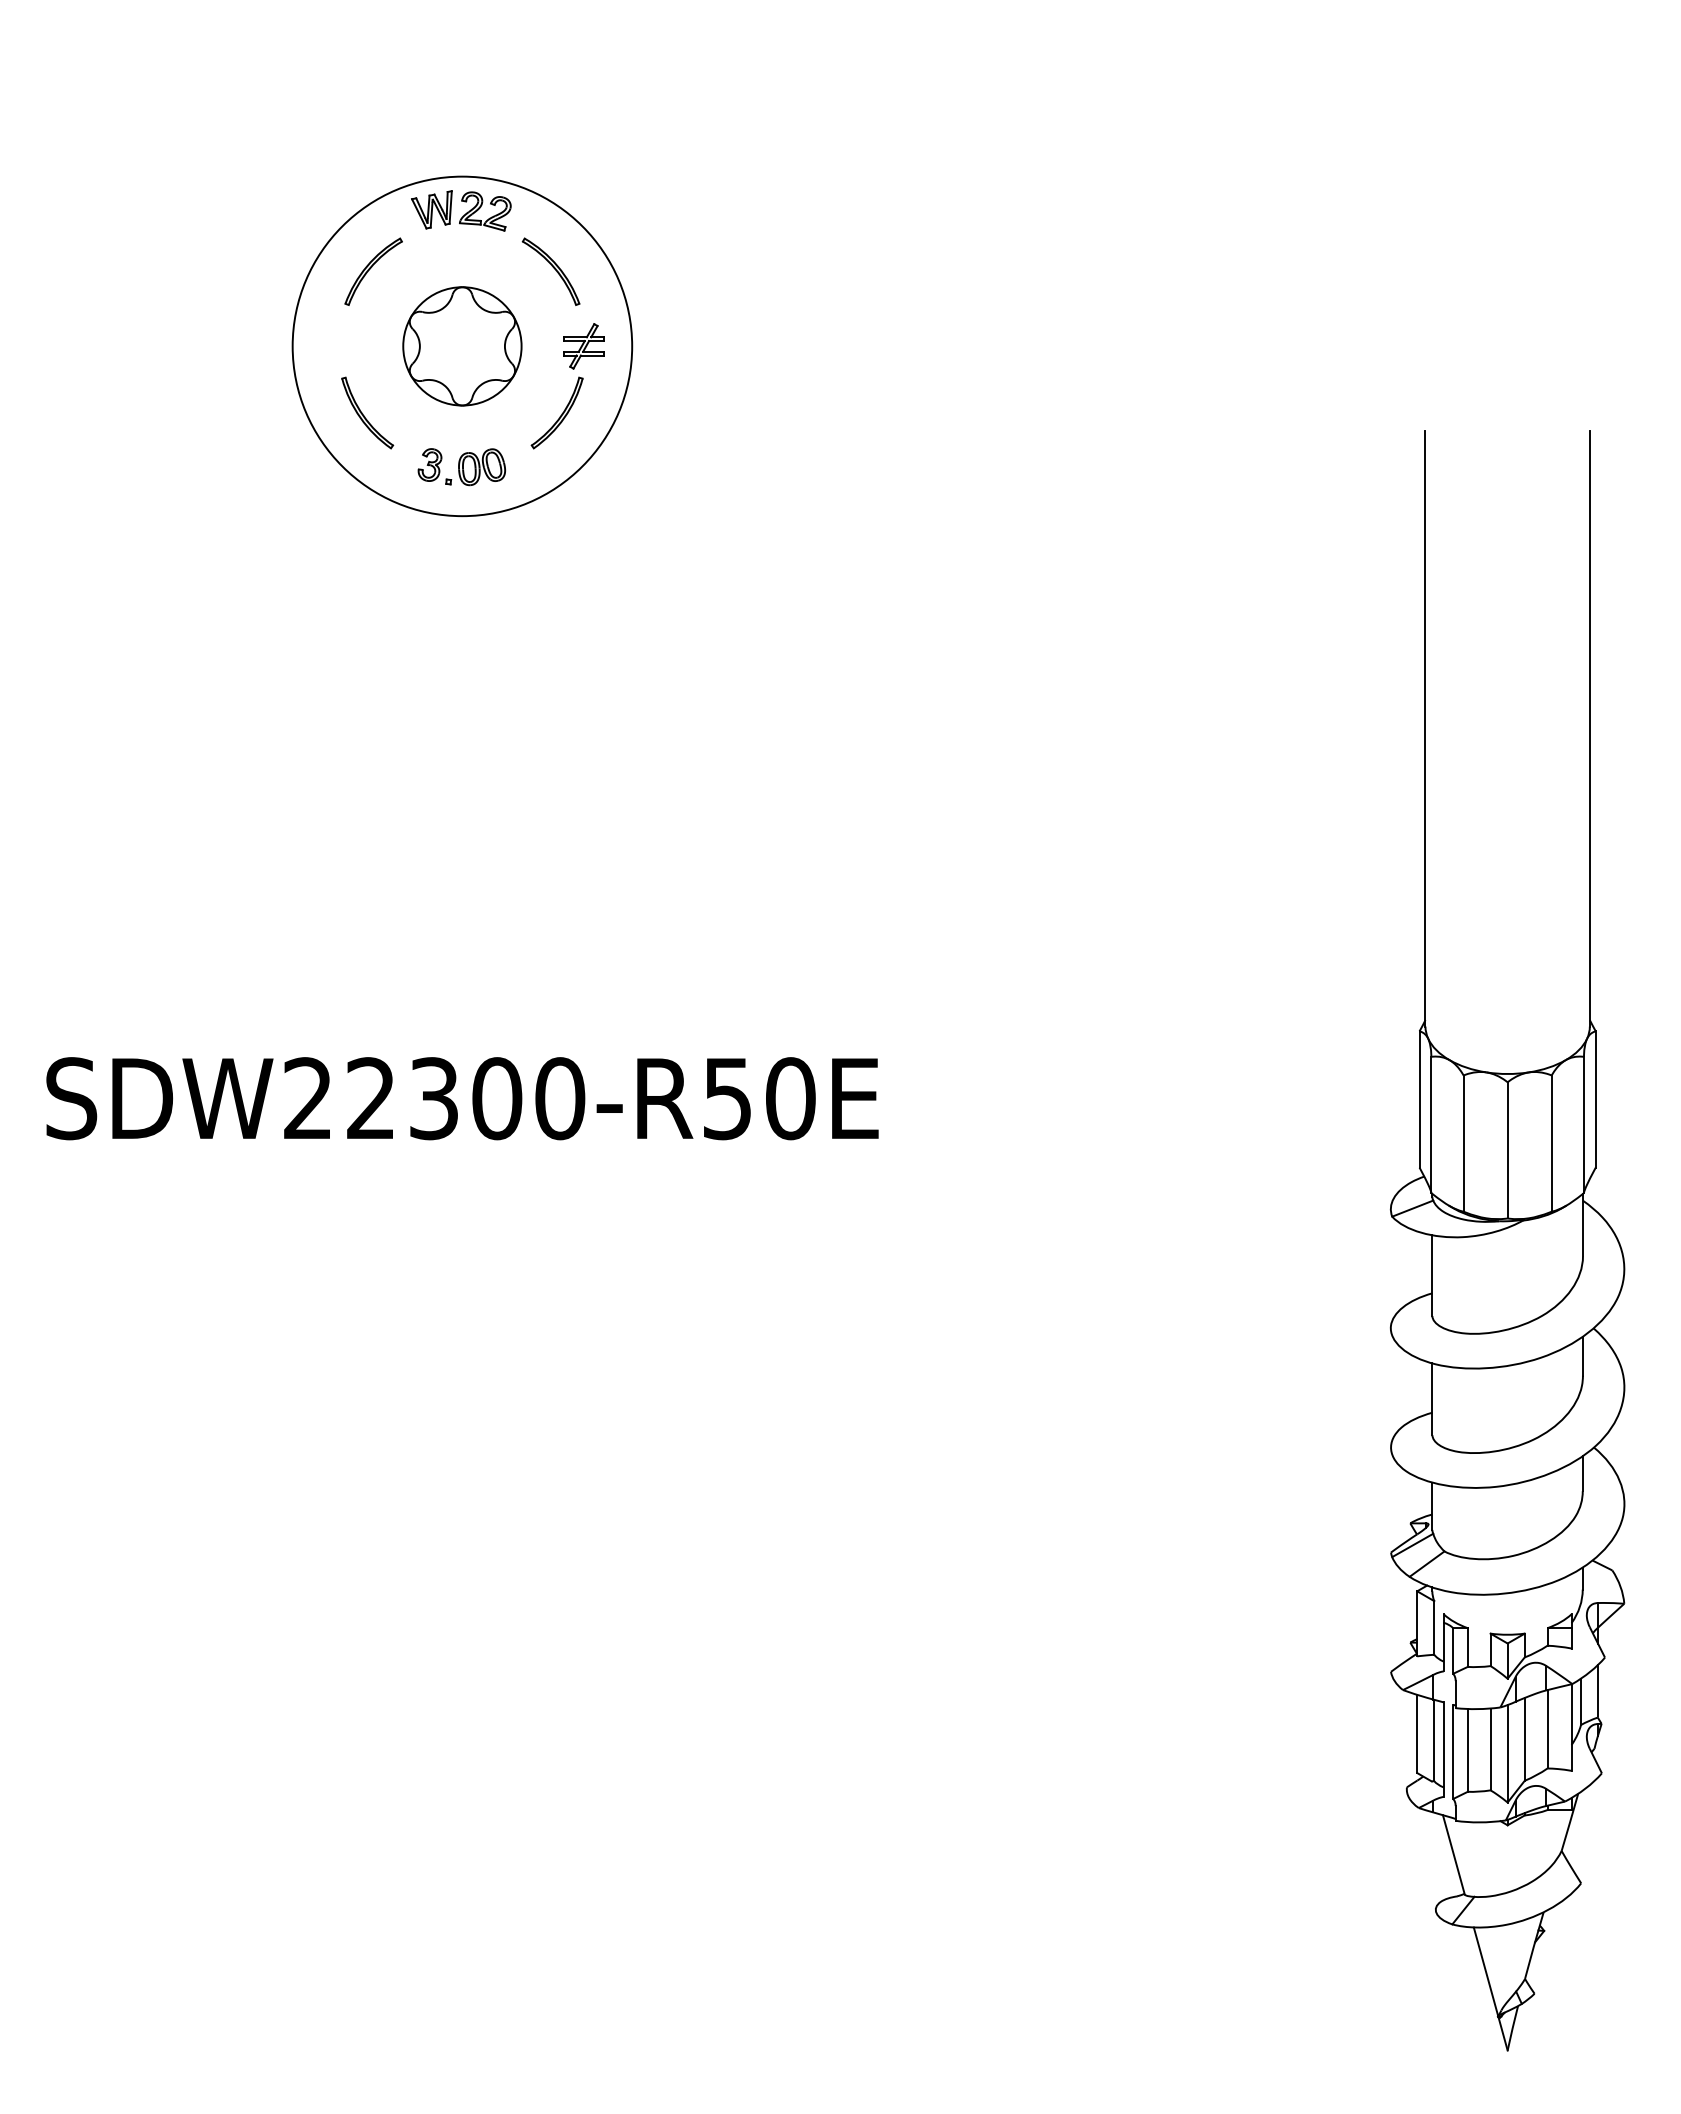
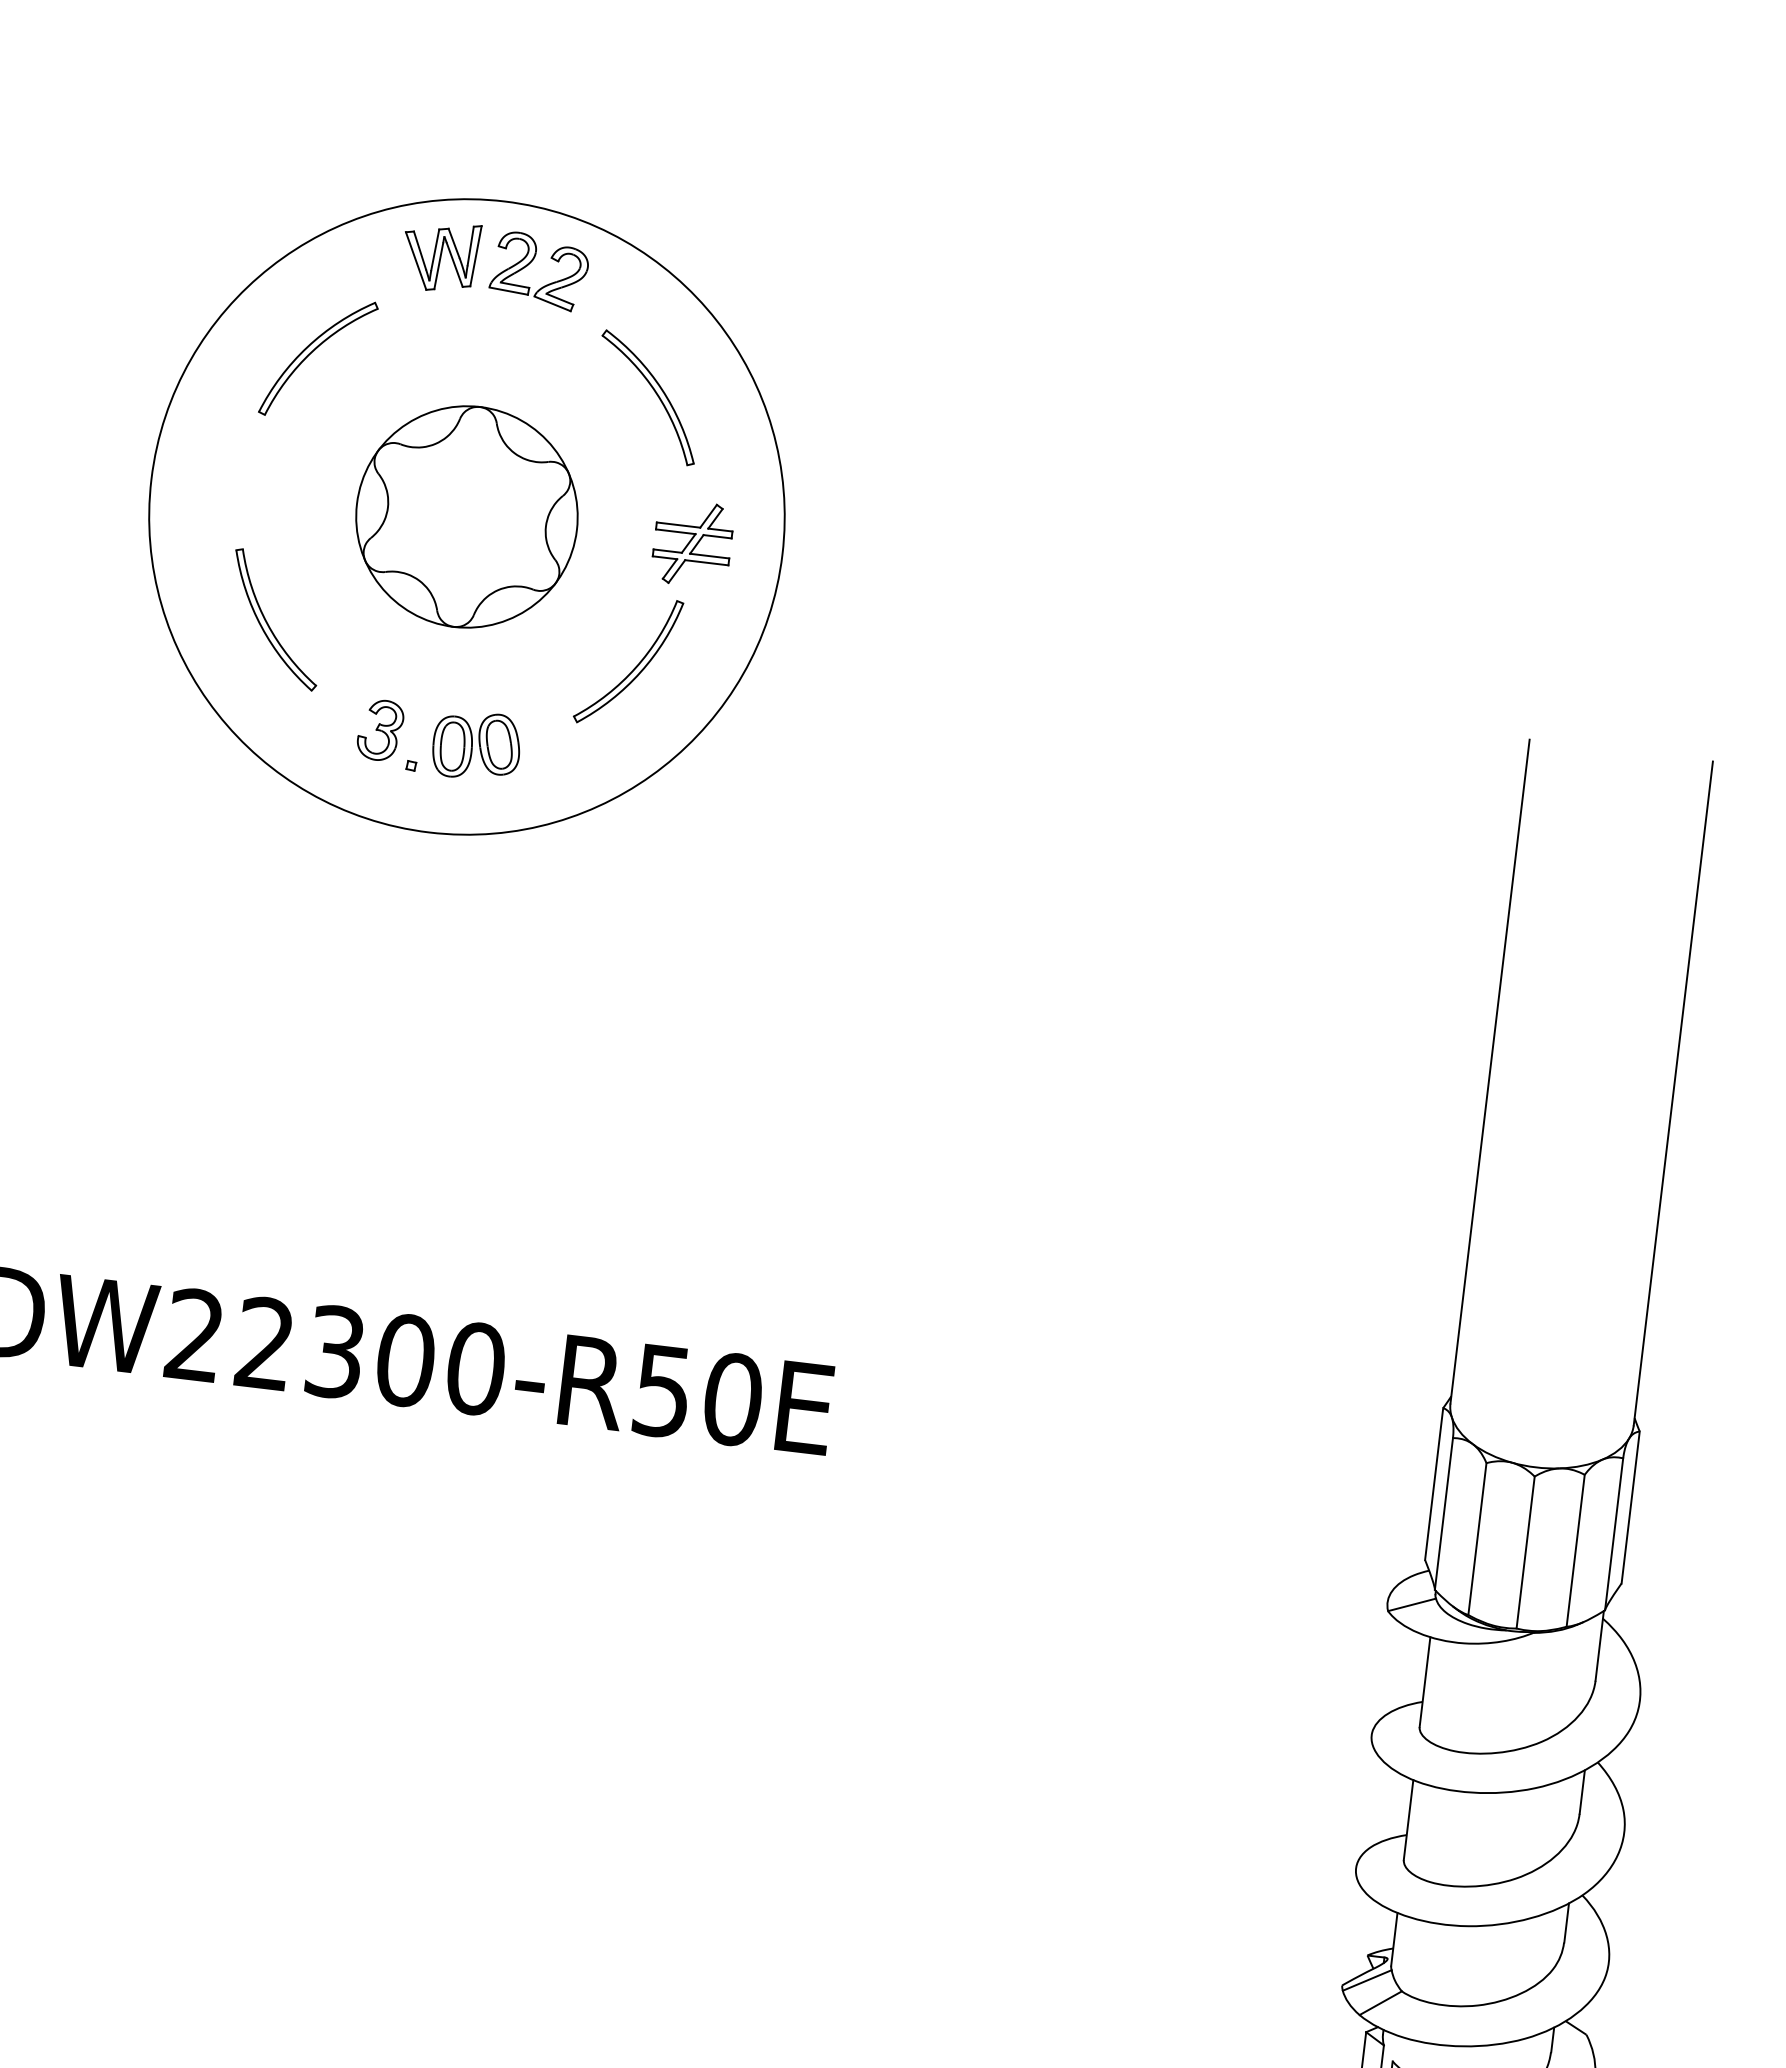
part: (462, 346) -> (467, 517), size x1.67

